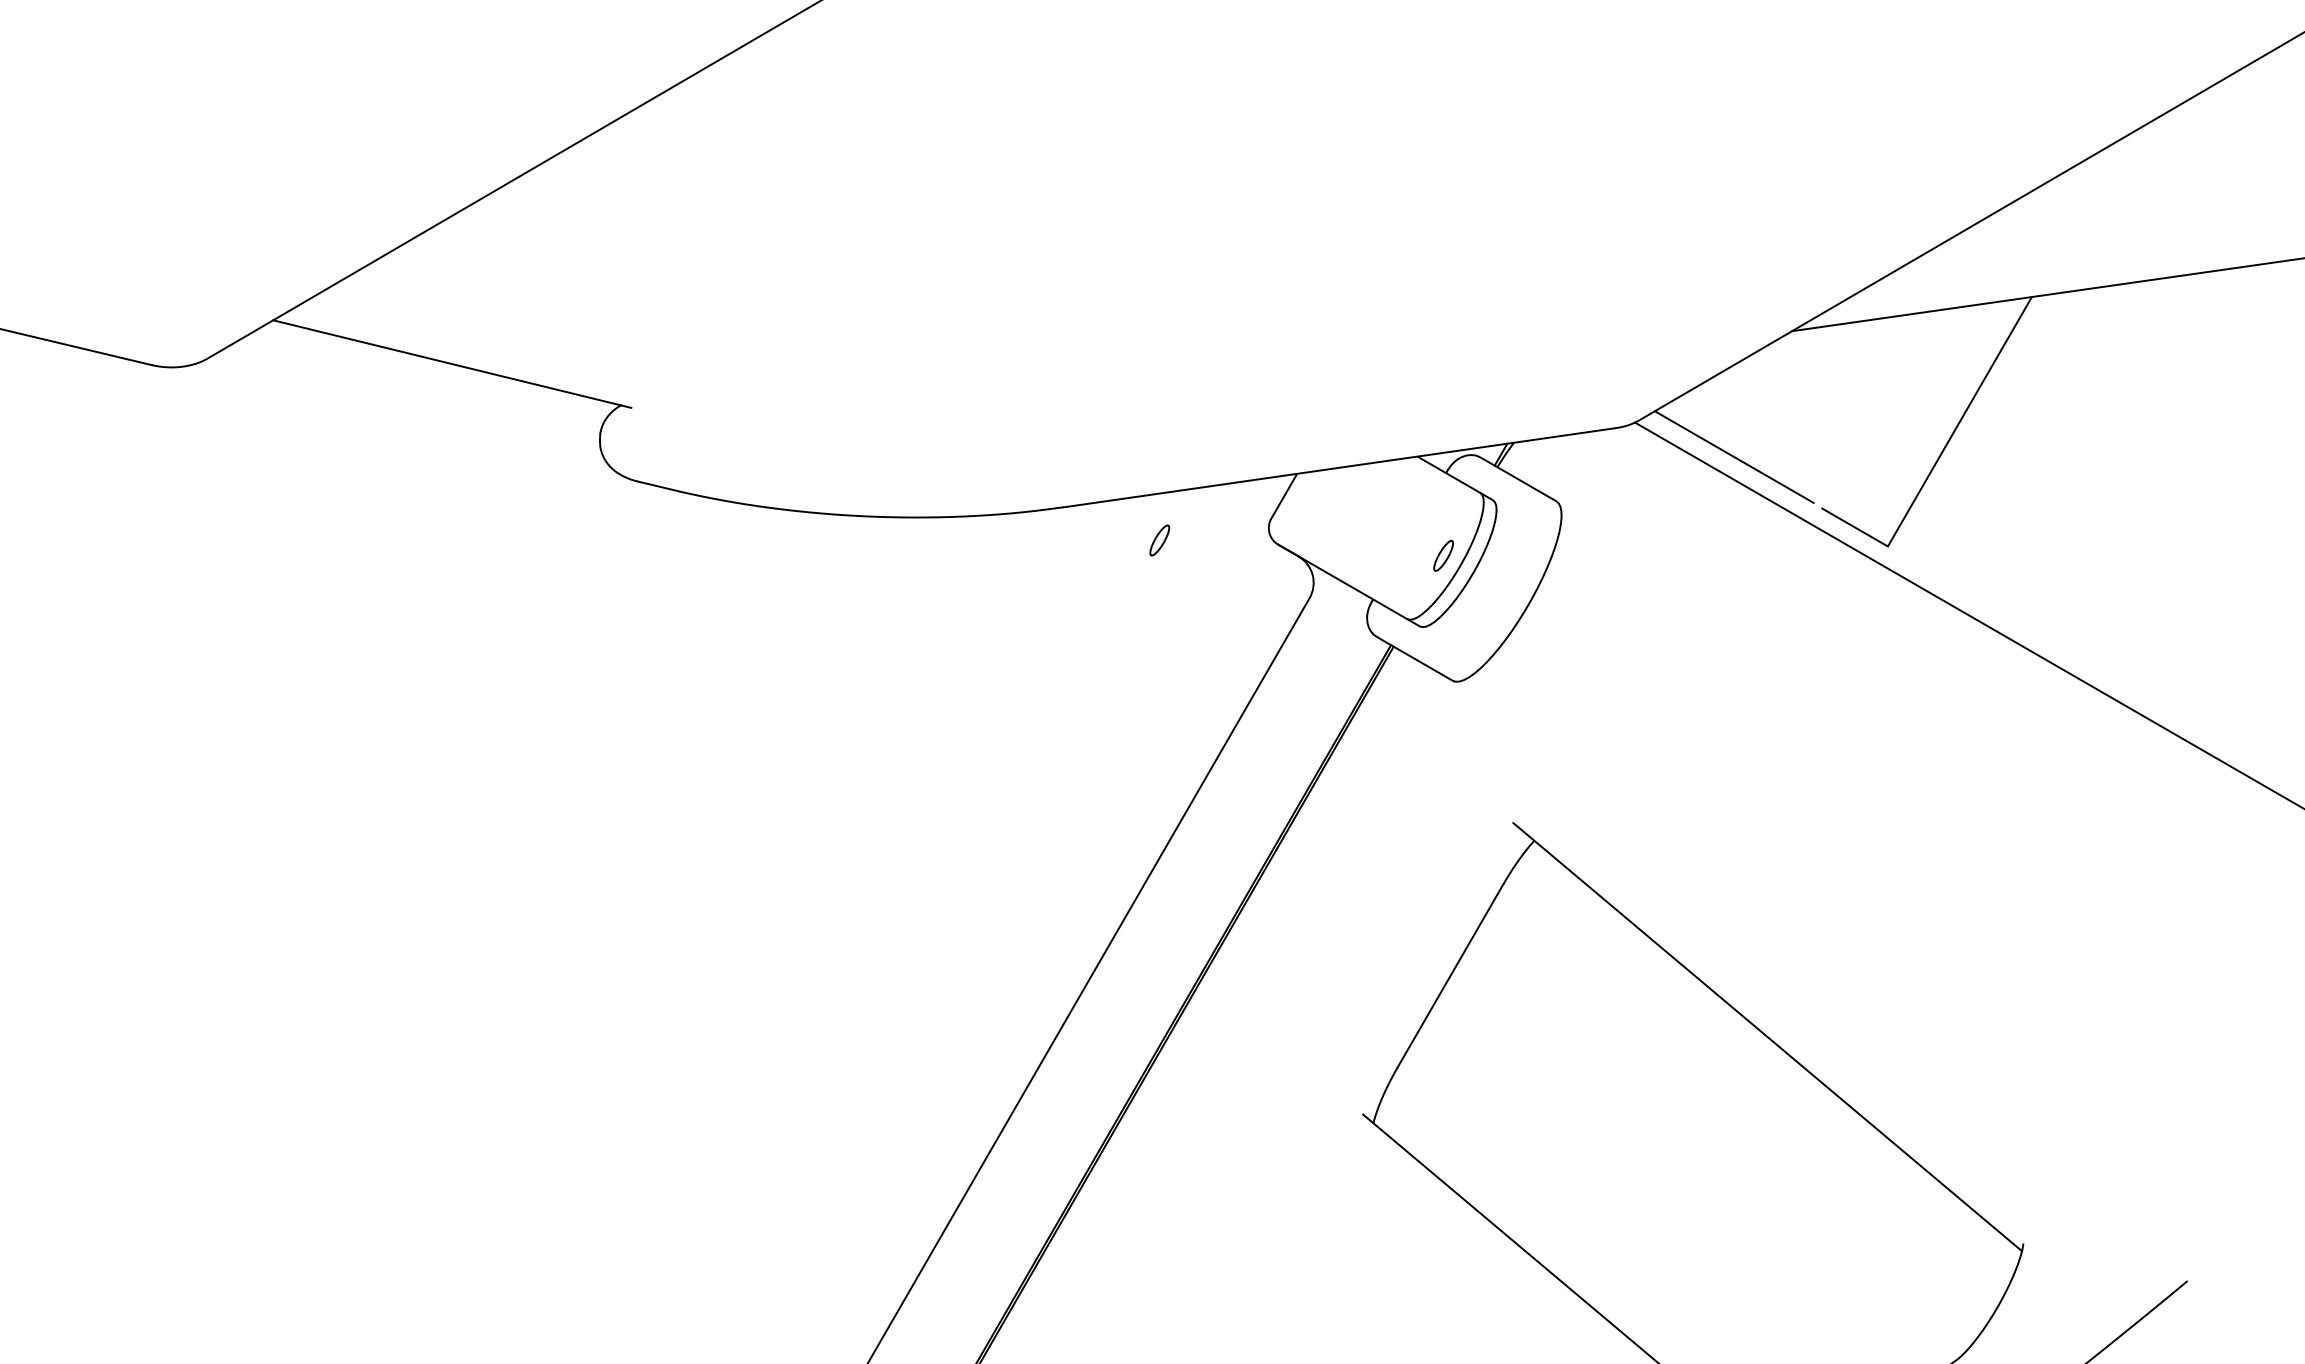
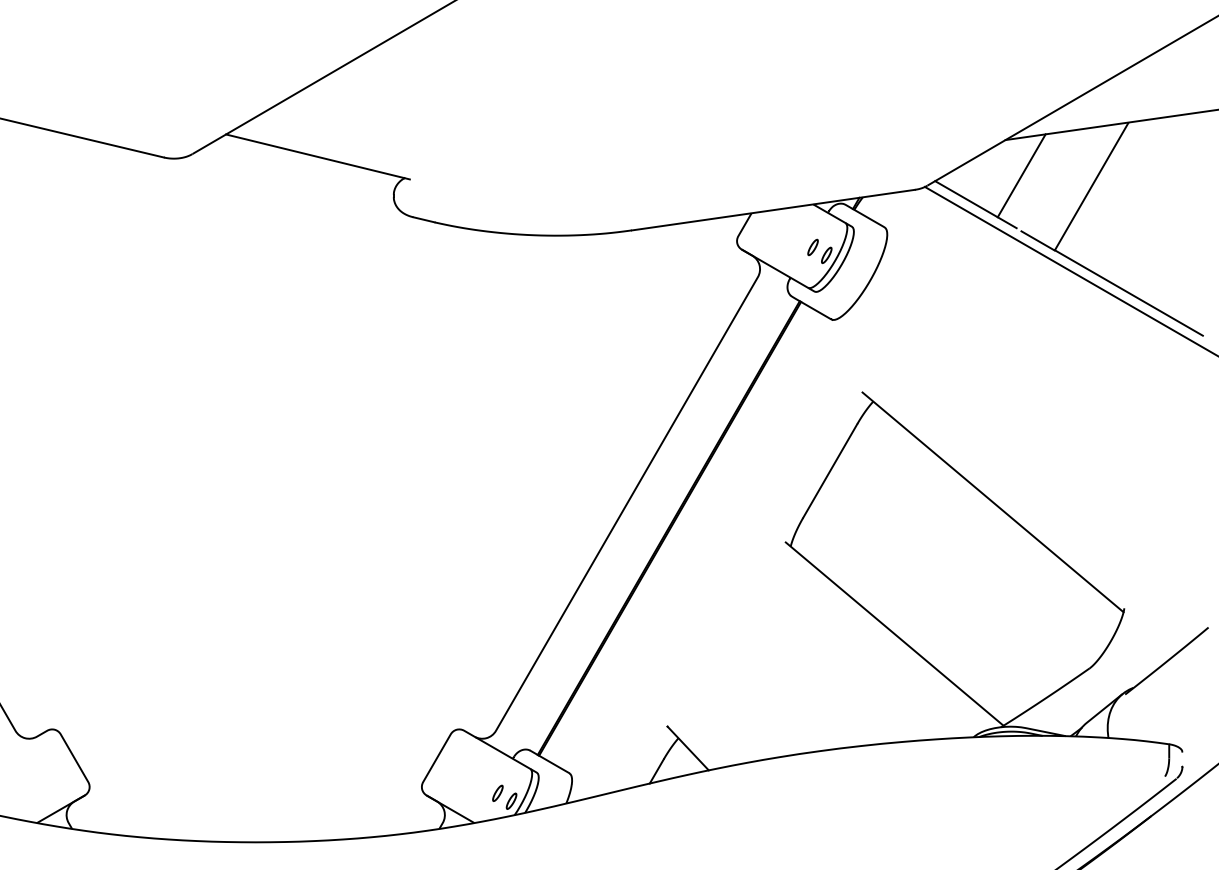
line: (1823, 400) -> (1021, 175), added
part: (1158, 540) -> (812, 247), moved
line: (2031, 628) -> (1128, 292), added

